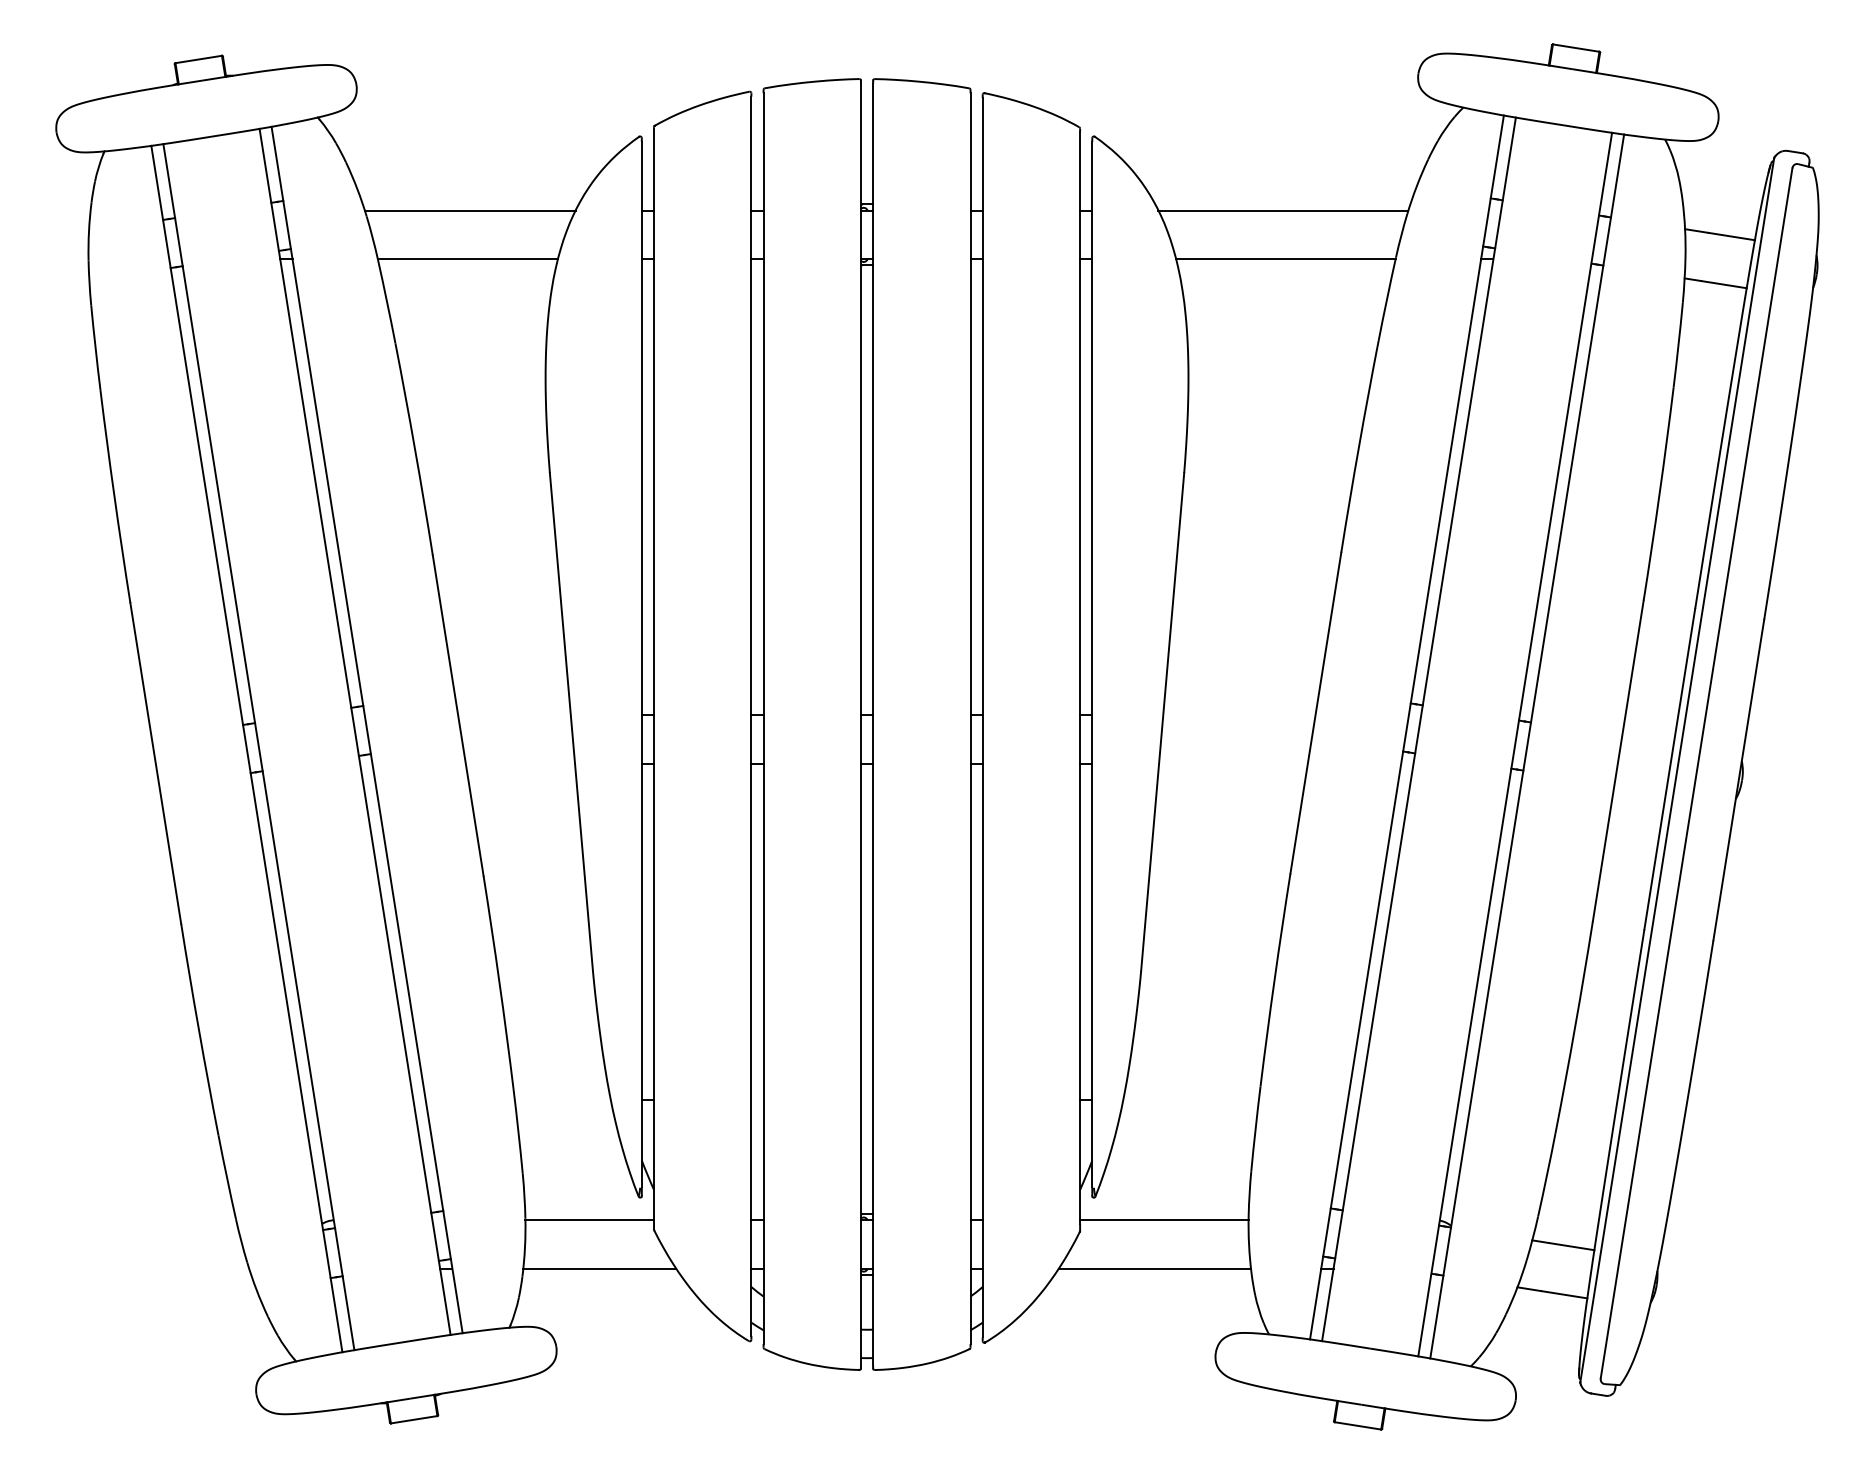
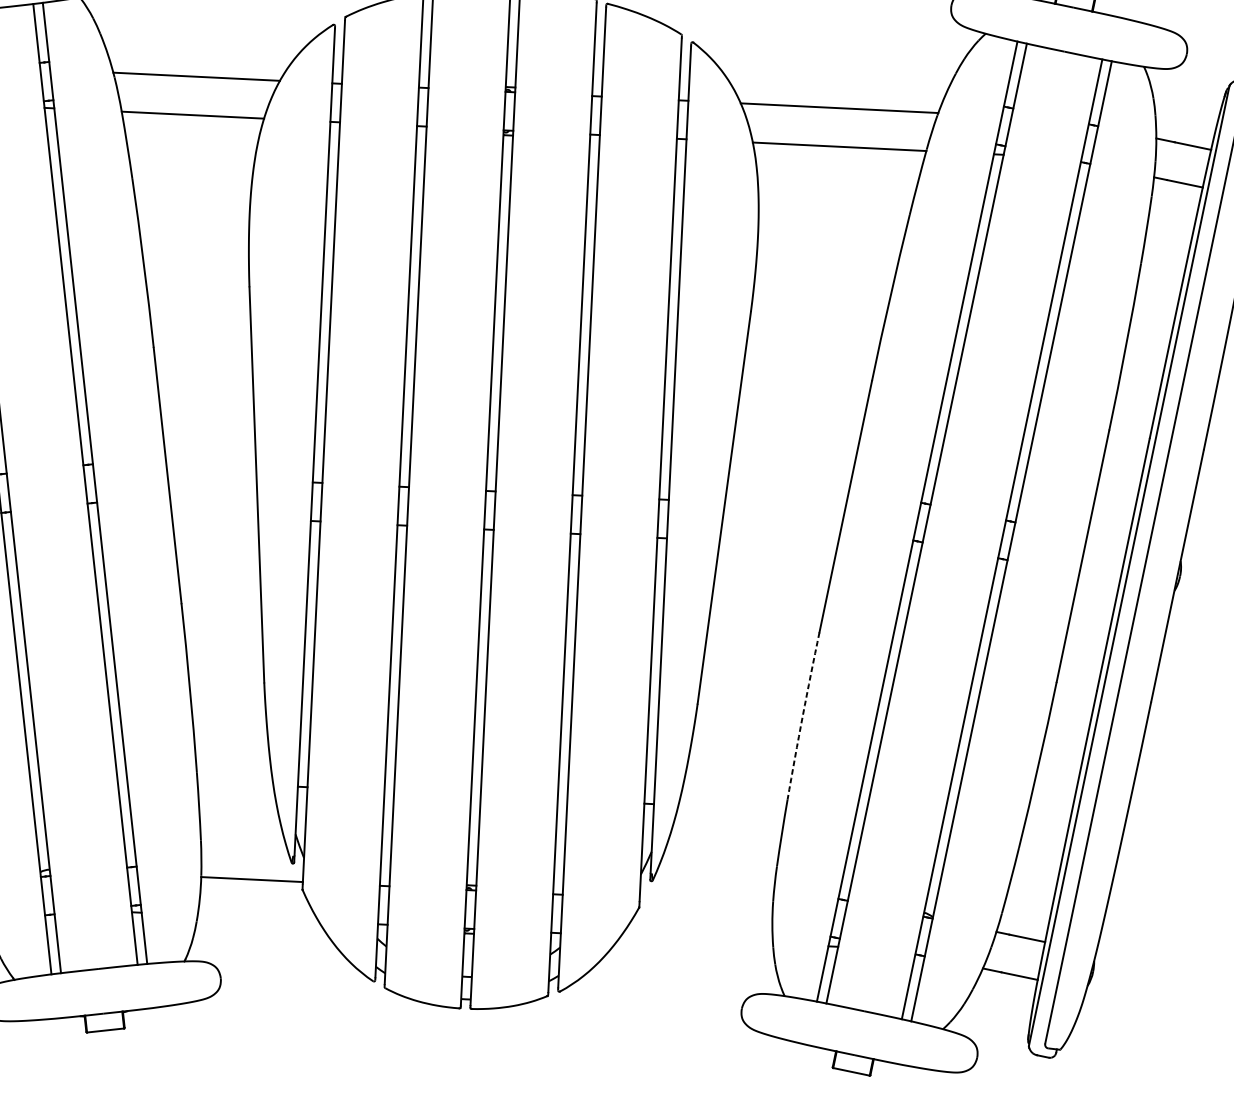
arc: (1274, 979) -> (802, 715), solid -> dashed
line: (1164, 1220) -> (706, 902), removed
line: (599, 1268) -> (257, 918), removed
line: (1154, 1268) -> (696, 939), removed

